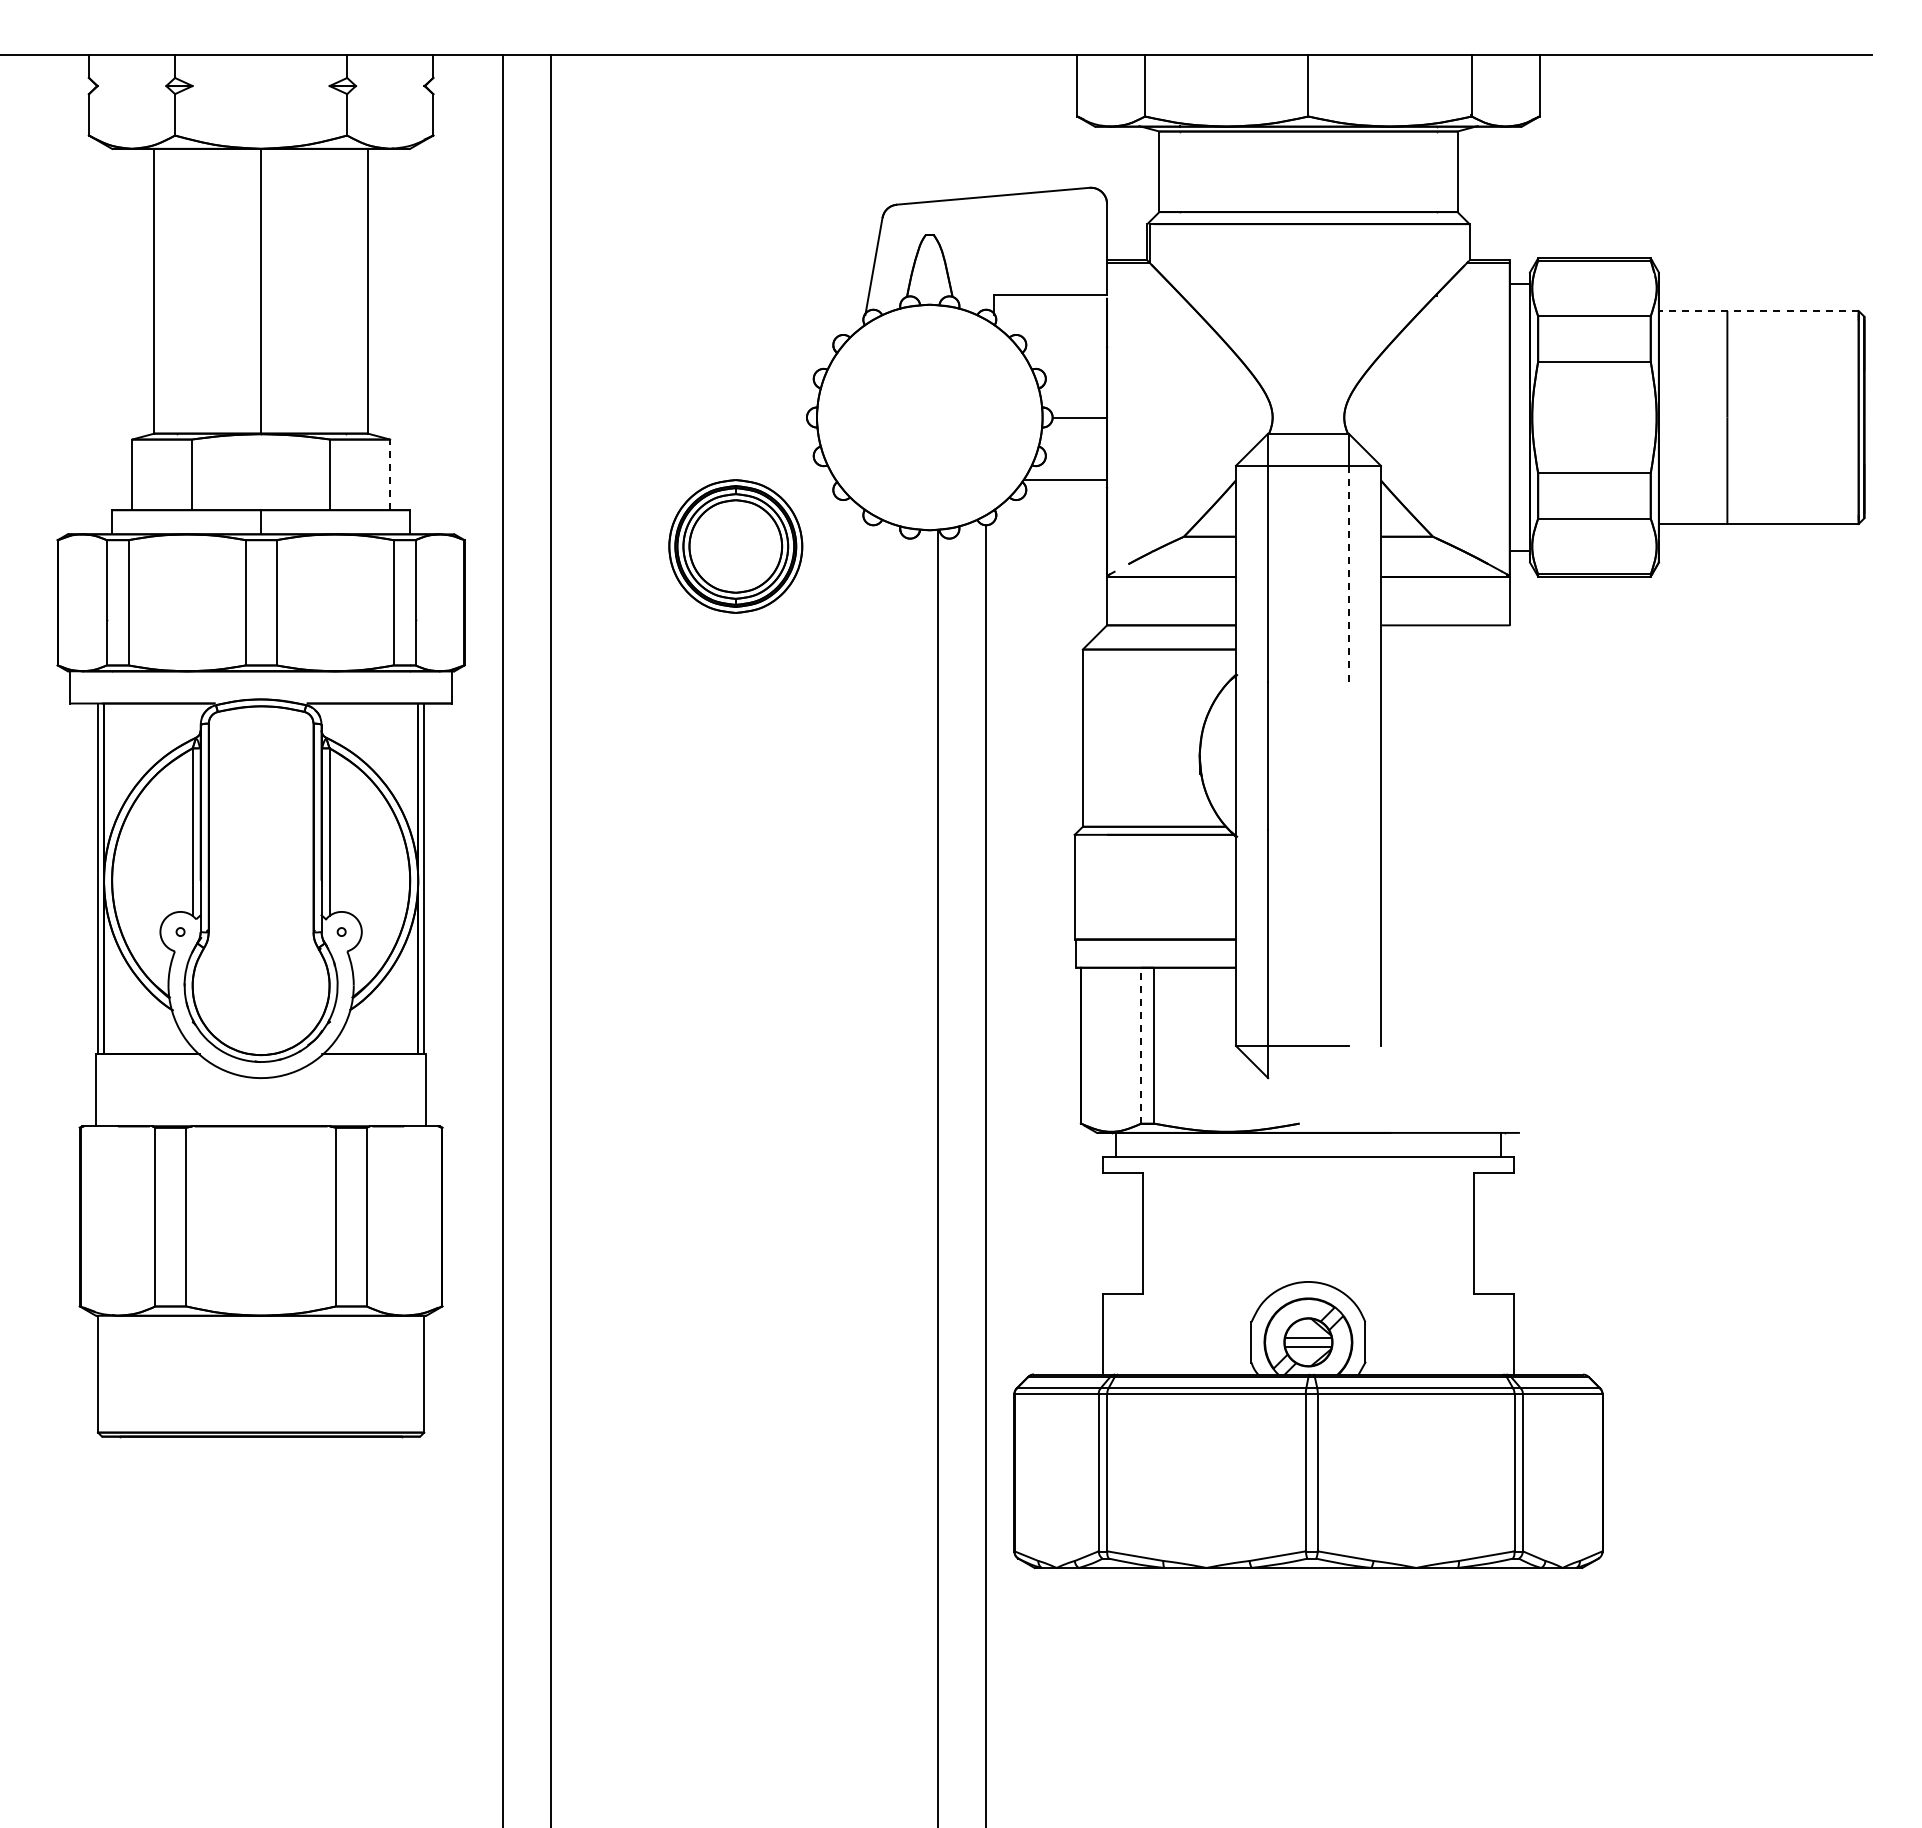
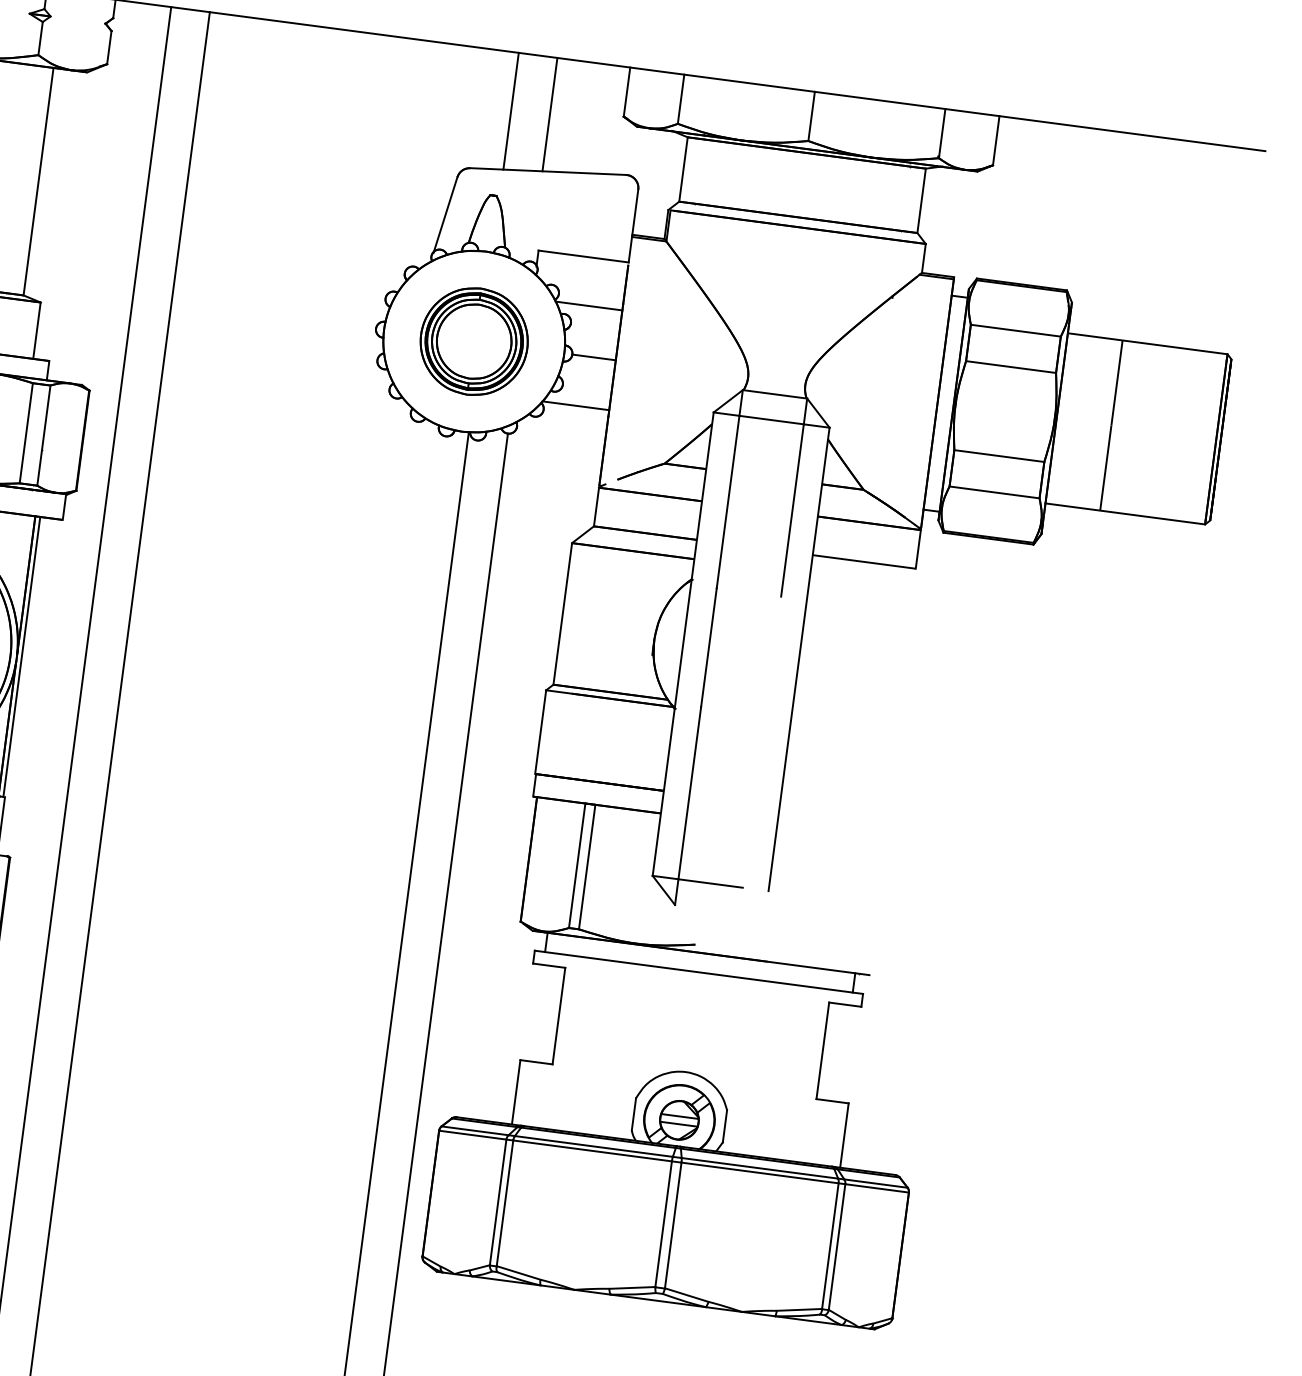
line: (986, 125) -> (550, 114), added
line: (937, 127) -> (510, 110), added
line: (1758, 311) -> (1147, 344), dashed -> solid
line: (1065, 355) -> (589, 306), added
line: (390, 474) -> (37, 330), dashed -> solid
part: (735, 546) -> (473, 341), moved
line: (1348, 573) -> (792, 510), dashed -> solid
line: (1141, 1045) -> (577, 865), dashed -> solid

